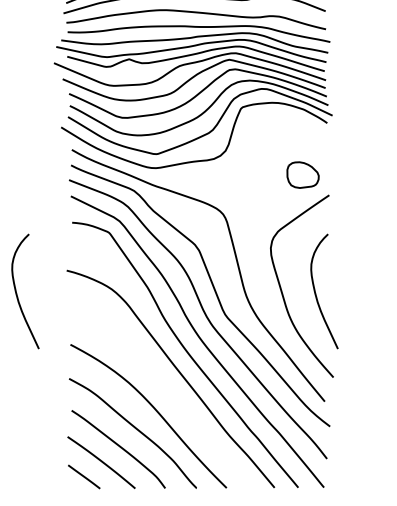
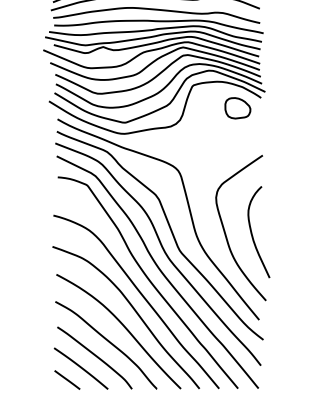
part: (302, 174) -> (237, 107), moved
curve: (17, 293) -> (14, 233), removed
curve: (168, 390) -> (134, 311), added

